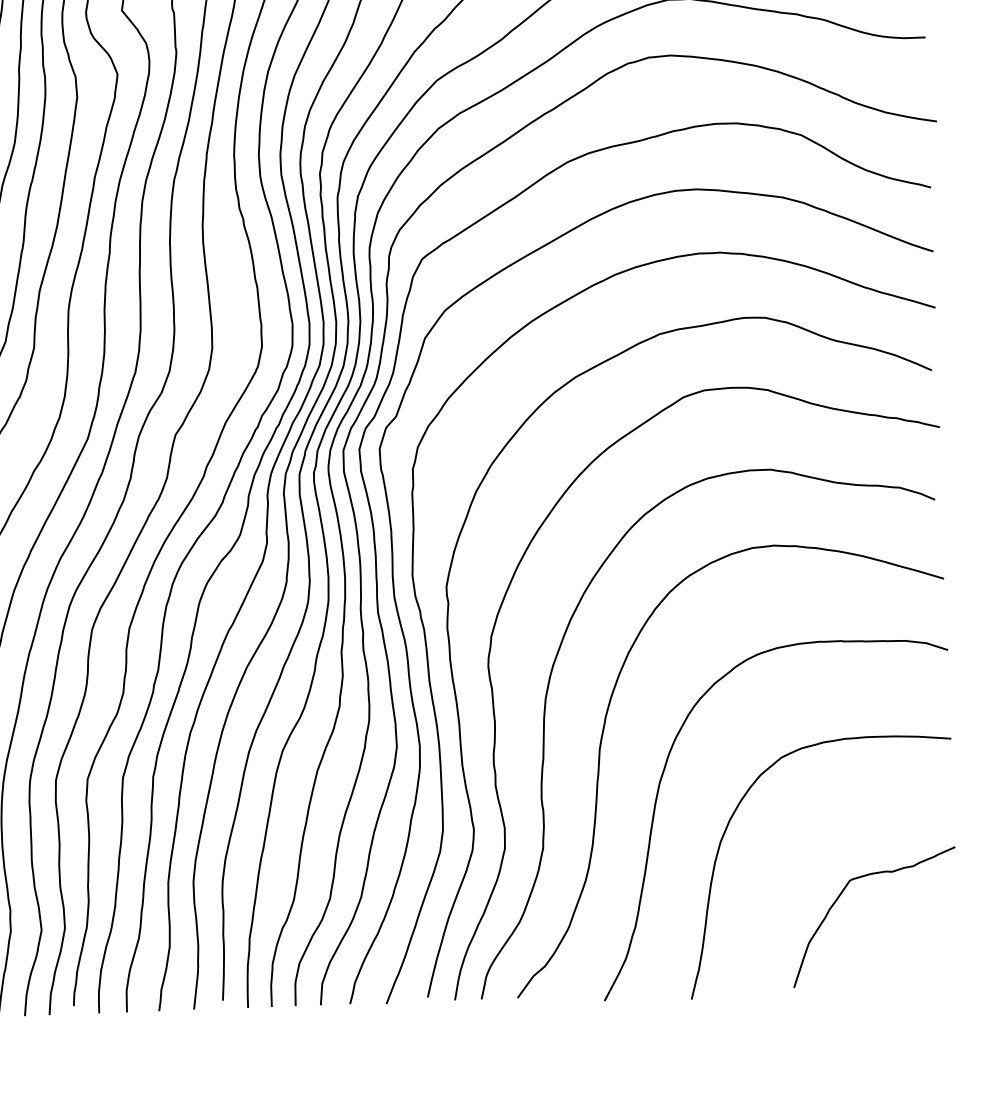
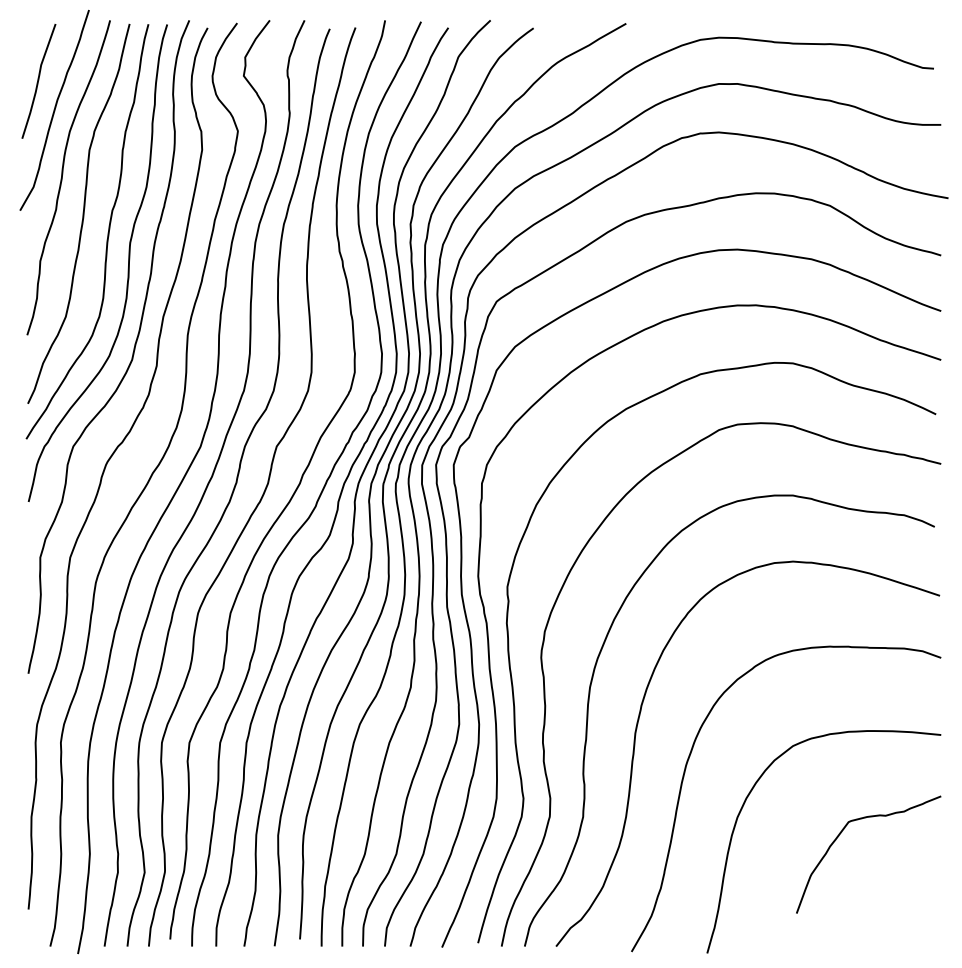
curve: (843, 892) -> (842, 832), moved

